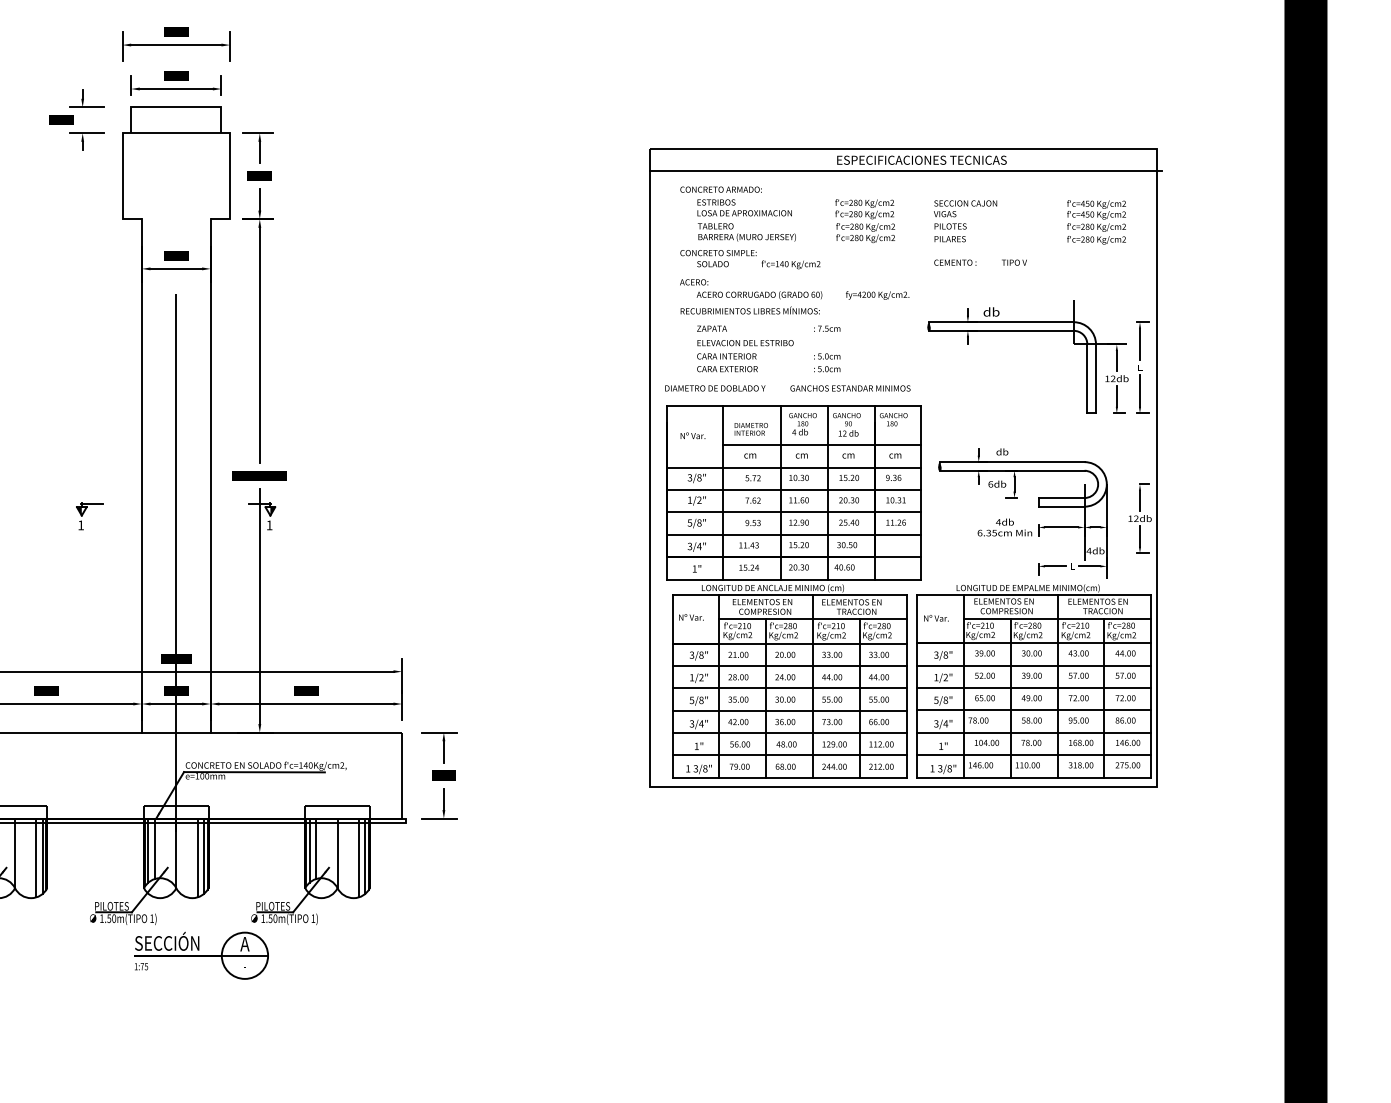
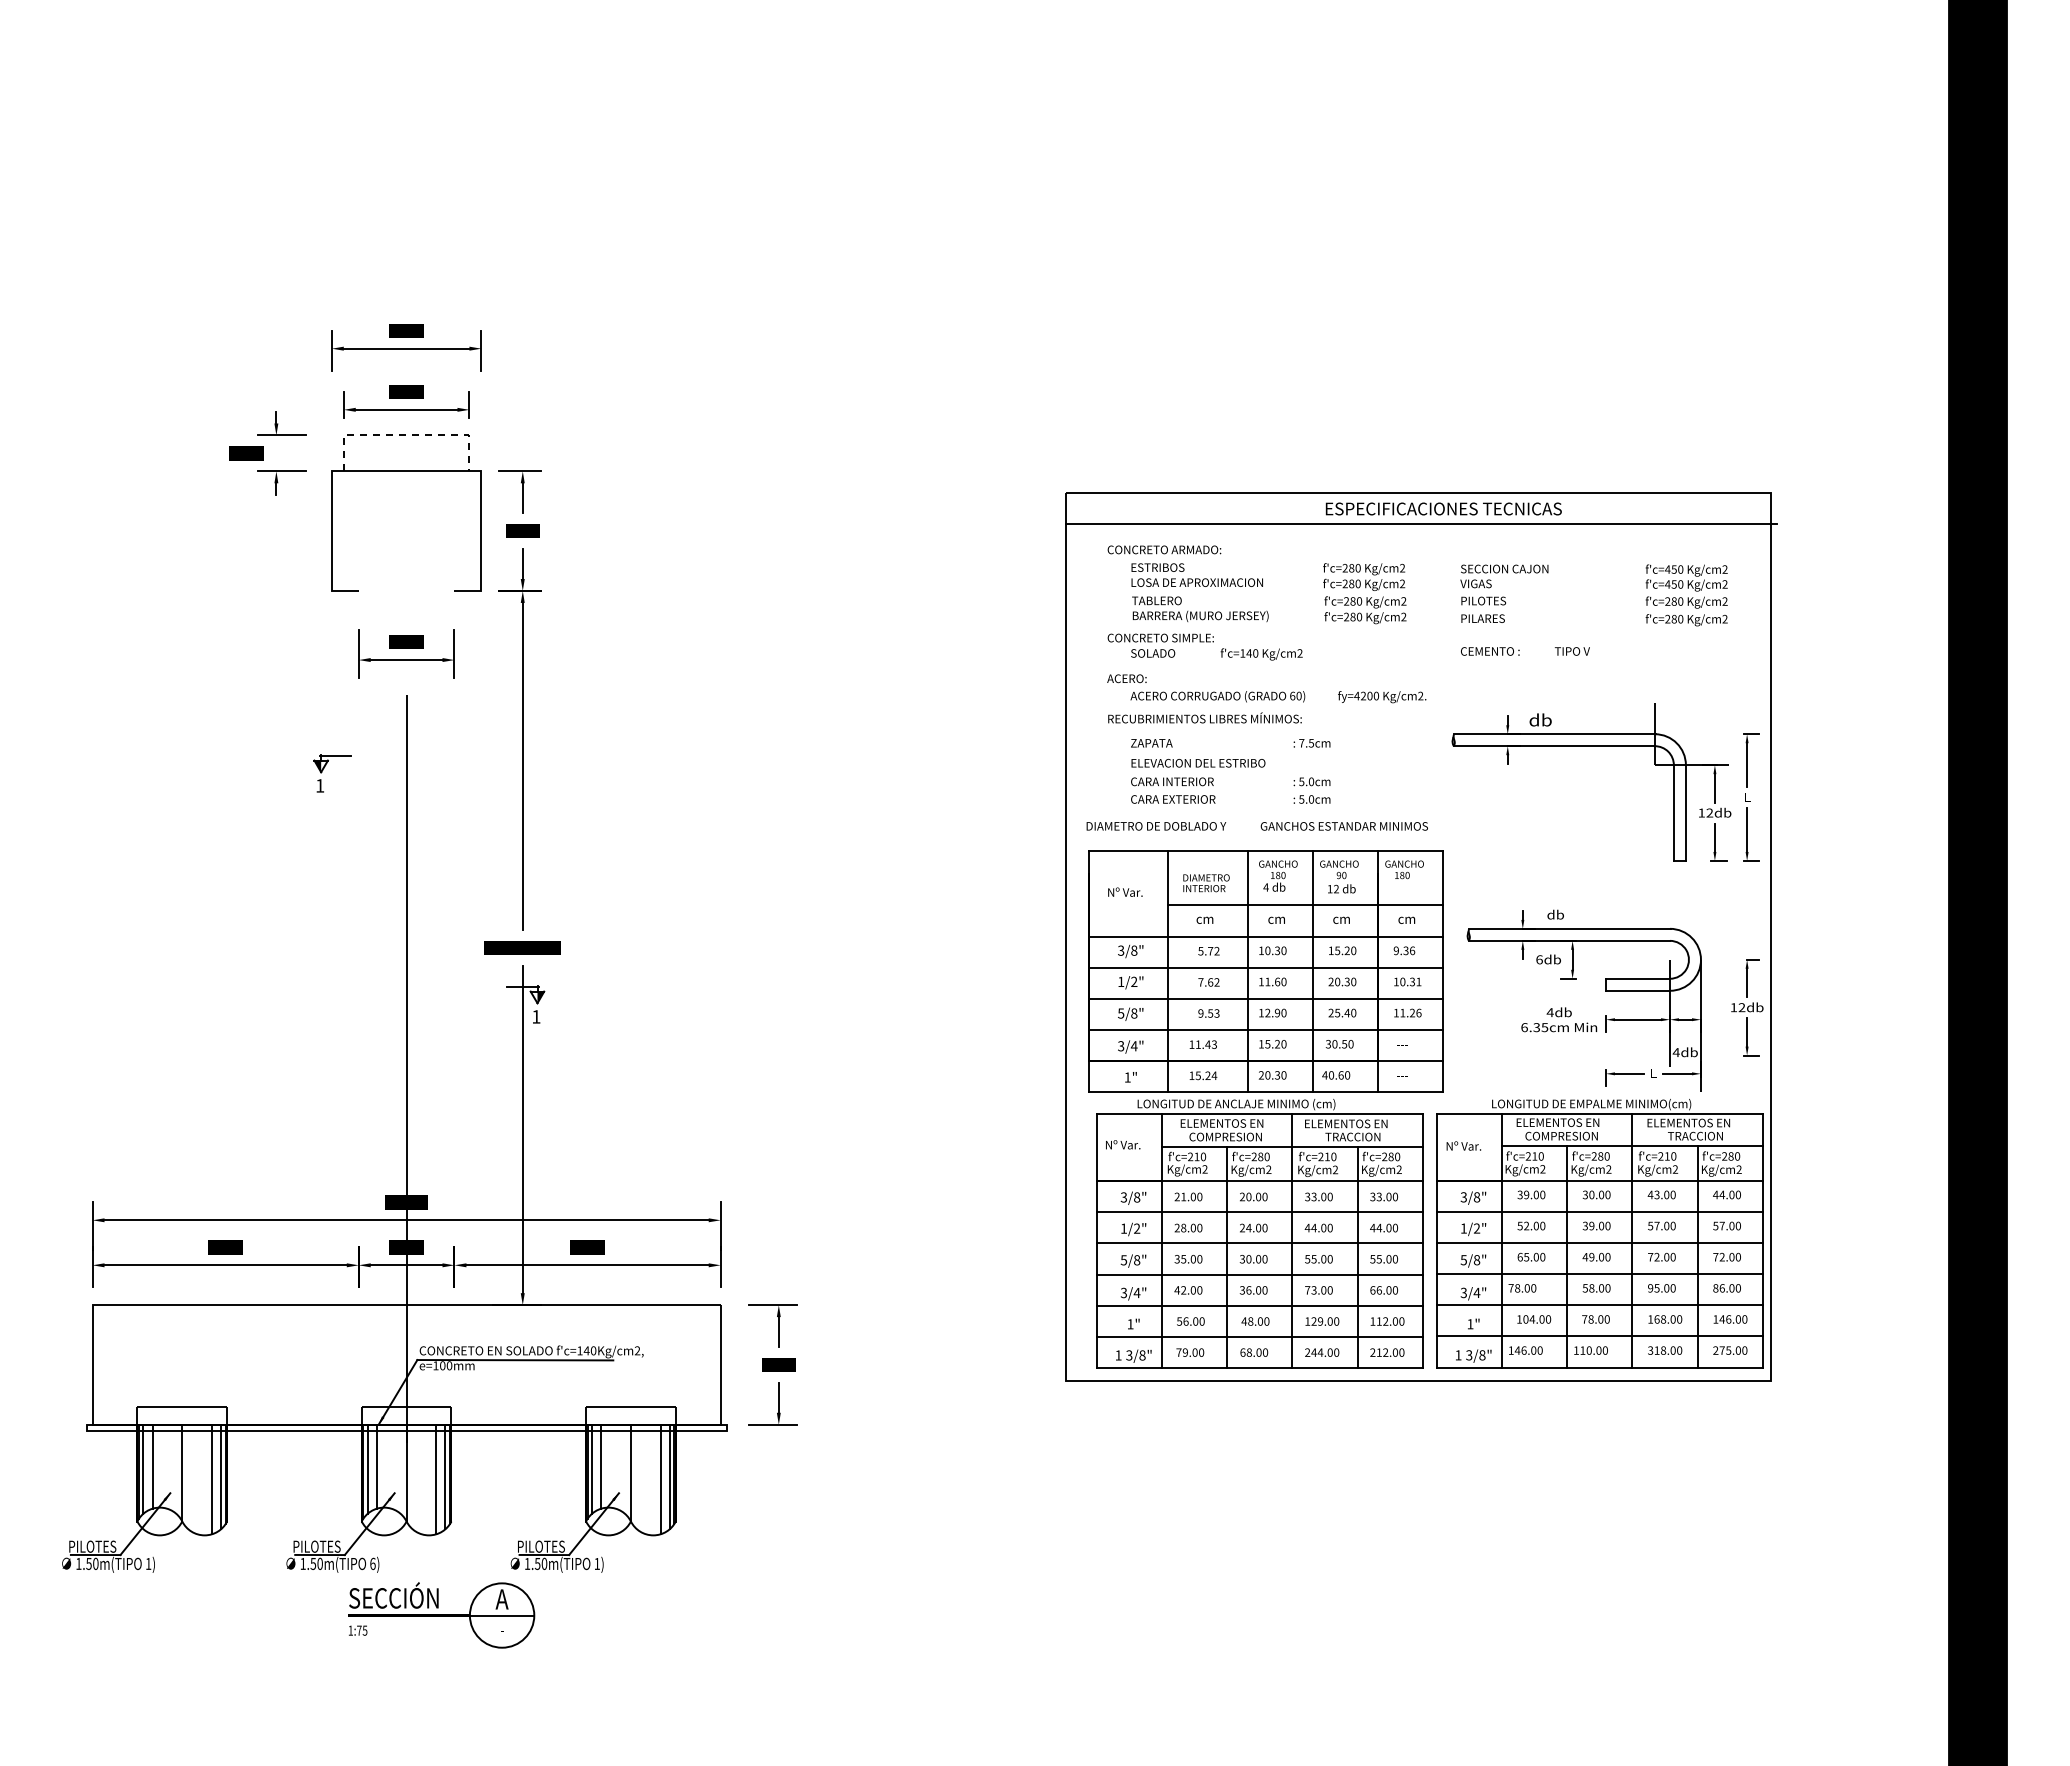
line: (176, 107) -> (406, 435), solid -> dashed
line: (141, 476) -> (358, 948), removed
line: (210, 476) -> (454, 948), removed
part: (84, 512) -> (324, 768), moved
text: (151, 918) -> (372, 1563), 1) -> 6)

